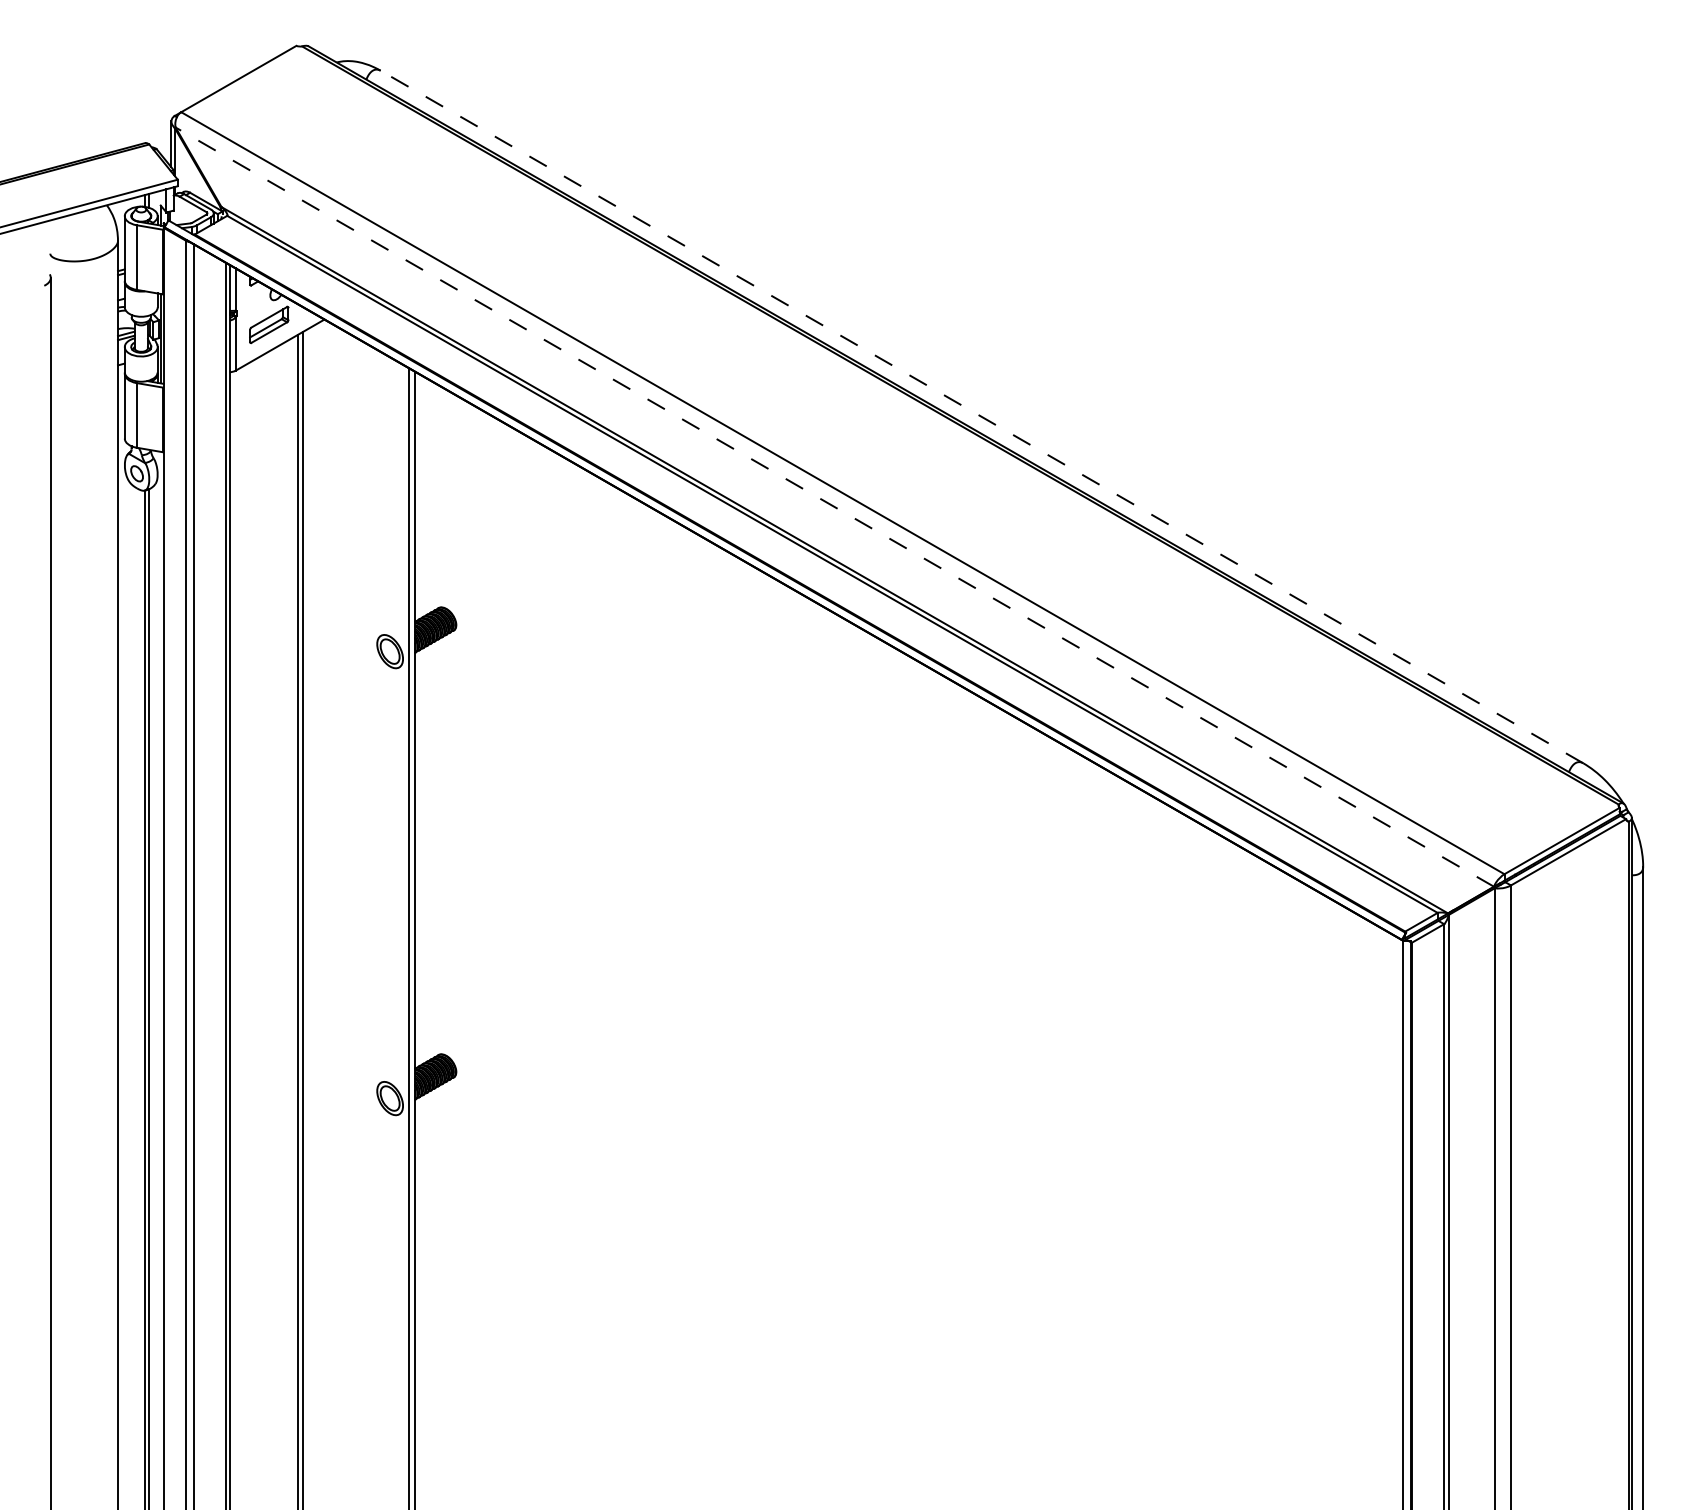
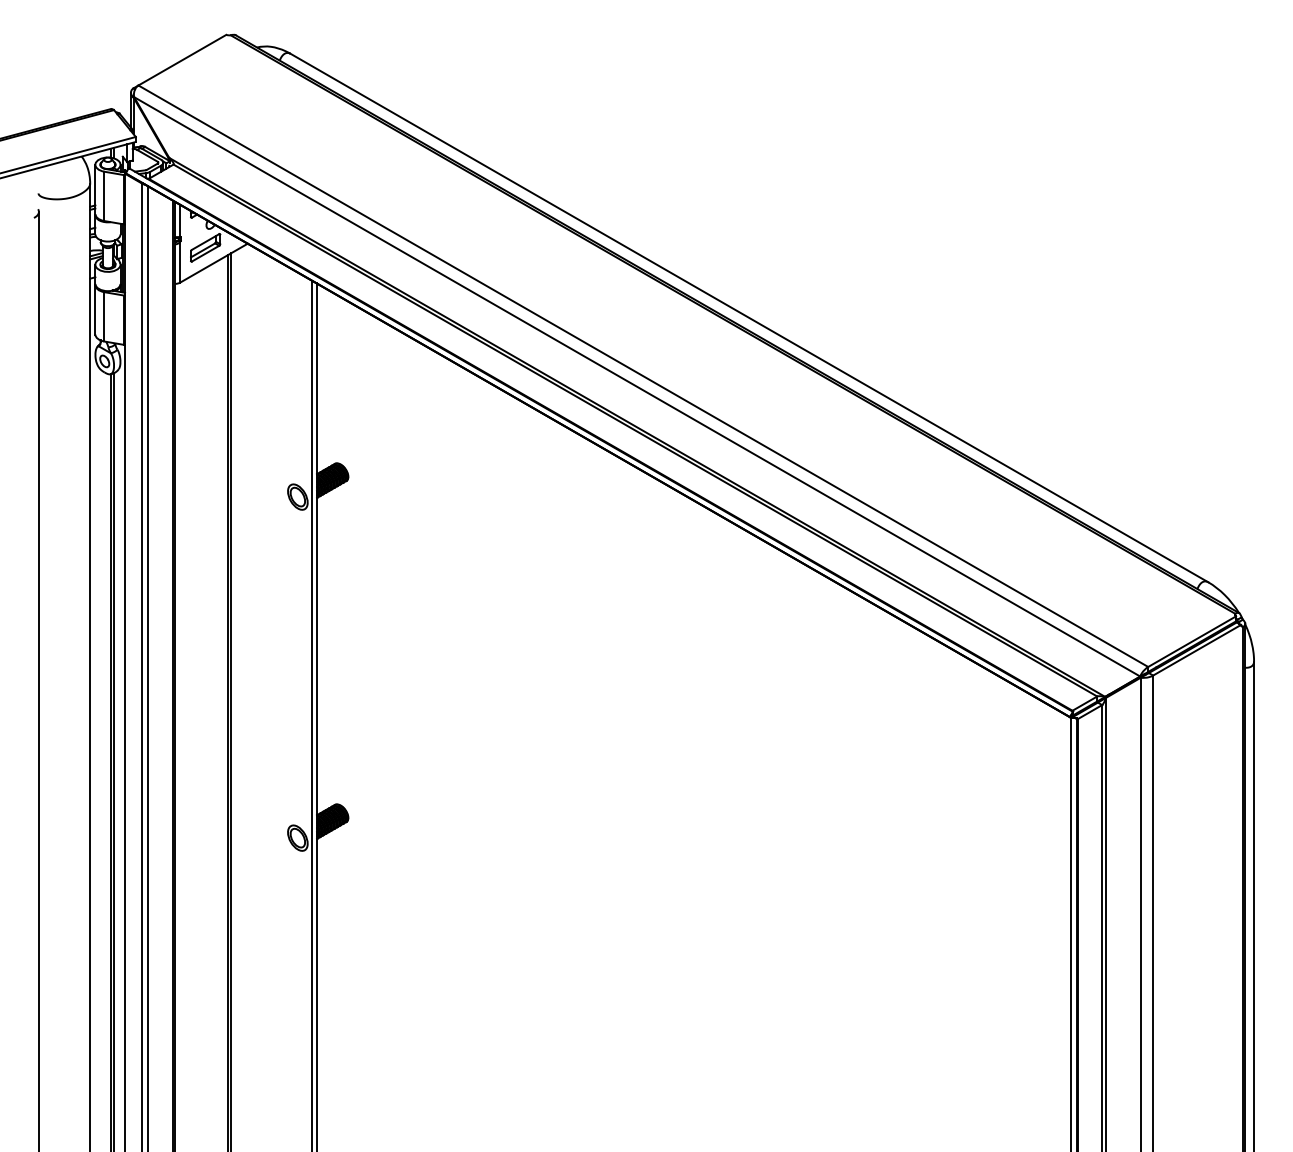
line: (981, 416) -> (749, 317), dashed -> solid
line: (834, 507) -> (636, 387), dashed -> solid

